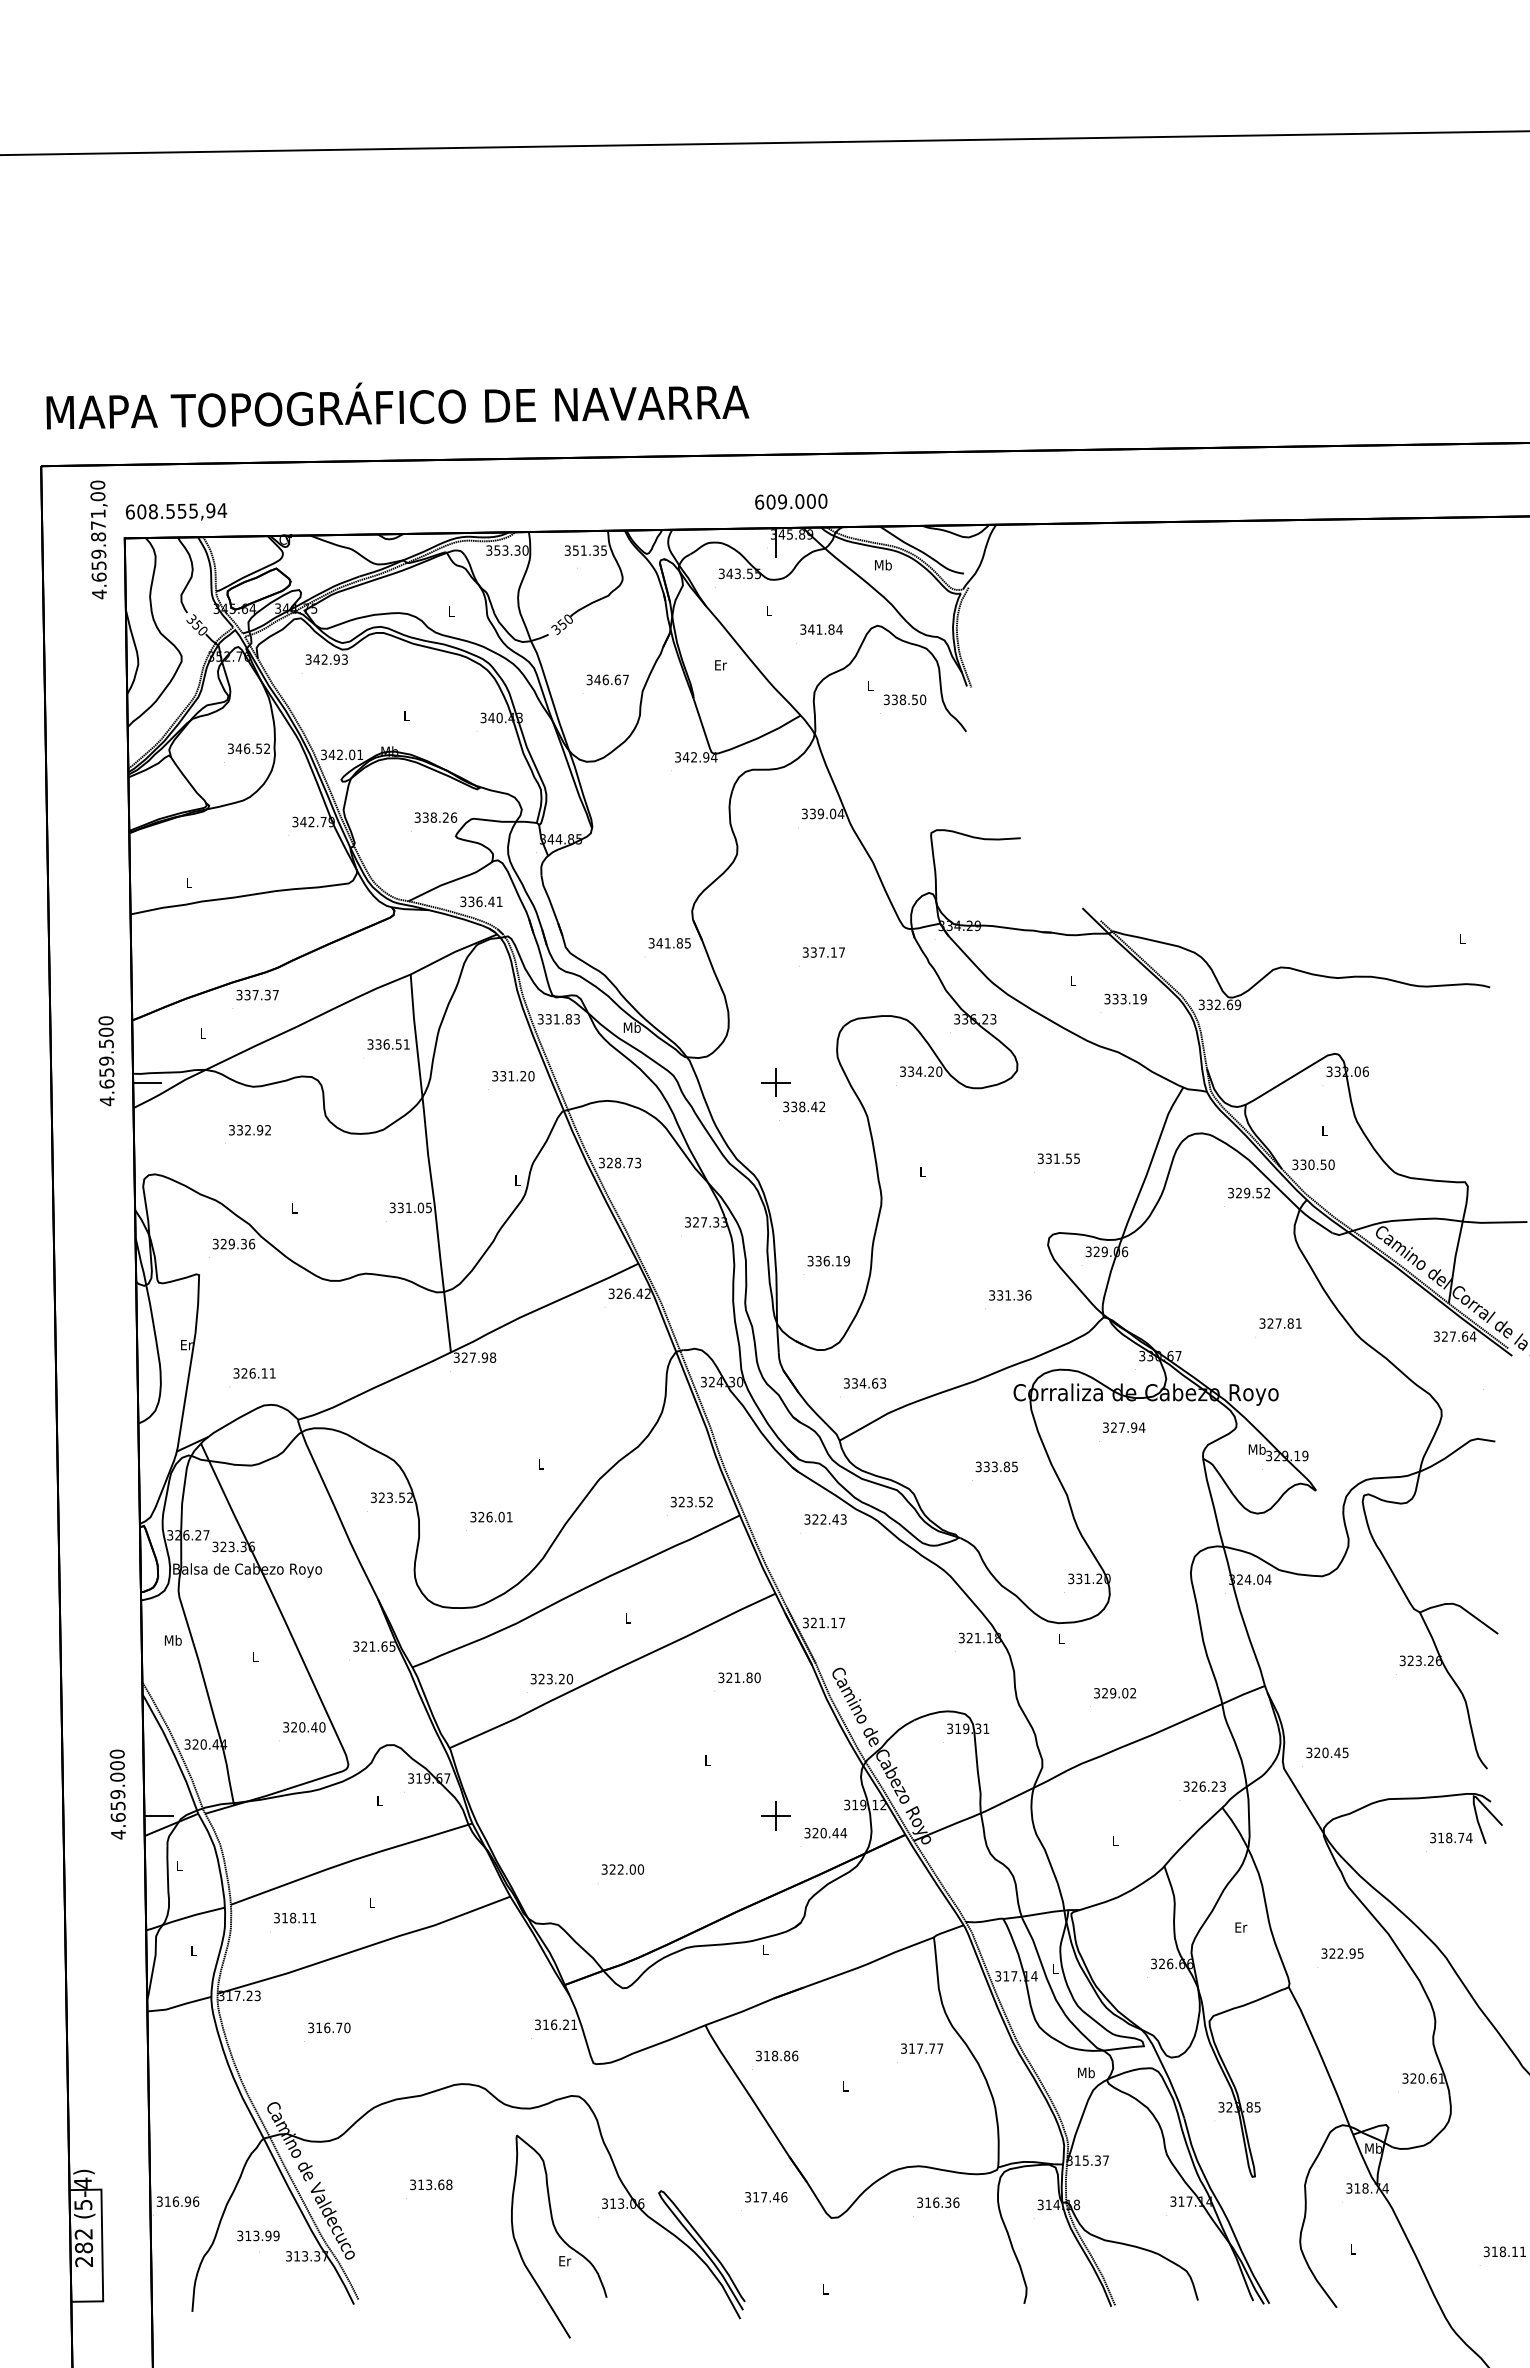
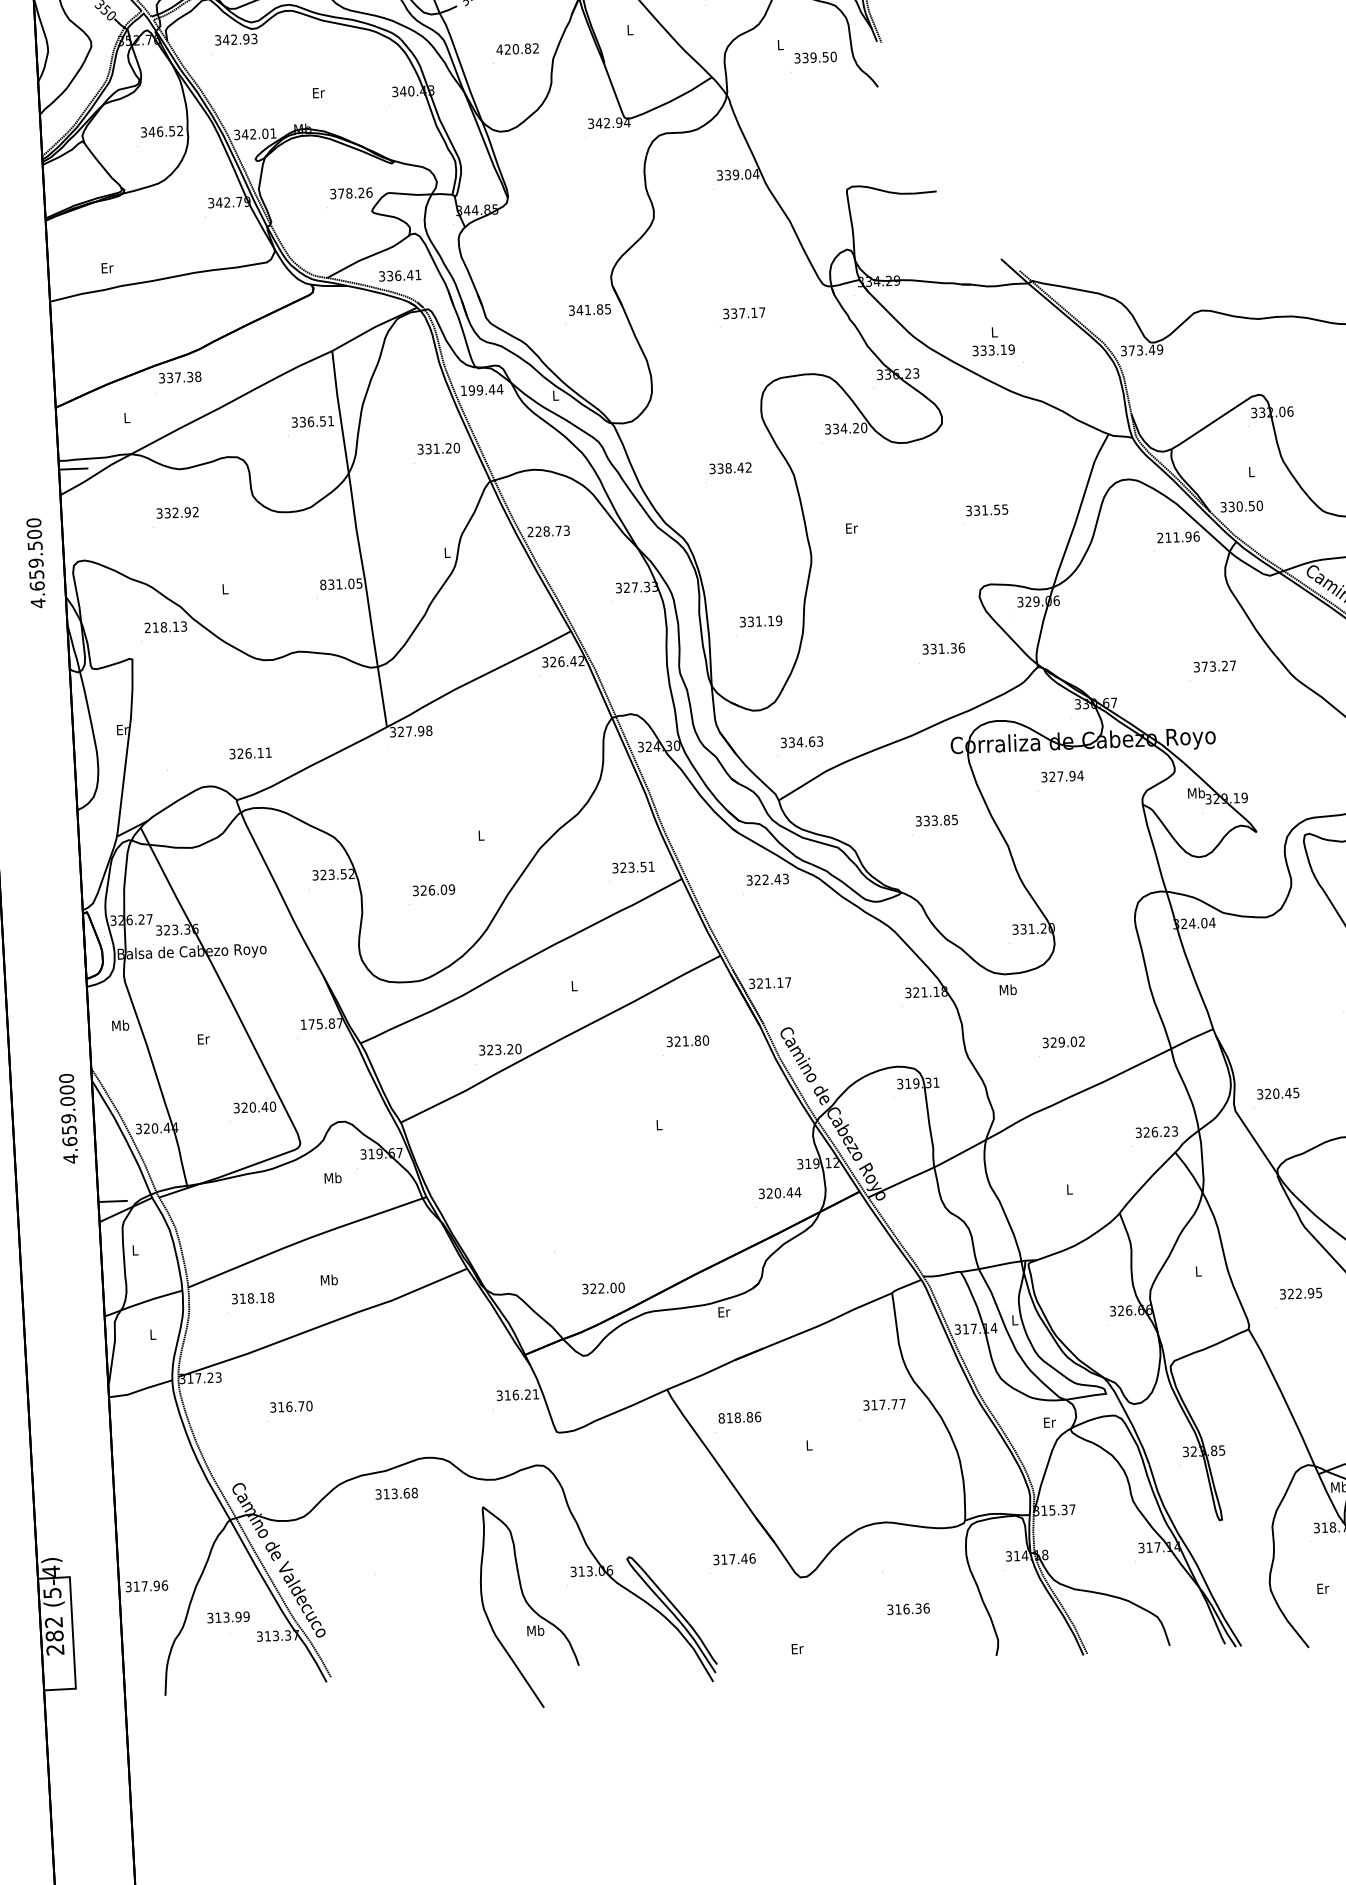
text: (720, 665) -> (629, 30), Er -> L
text: (607, 679) -> (517, 48), 346.67 -> 420.82
text: (902, 699) -> (813, 57), 338.50 -> 339.50
text: (407, 716) -> (319, 93), L -> Er
text: (425, 817) -> (341, 193), 338.26 -> 378.26
text: (189, 883) -> (107, 268), L -> Er
text: (275, 994) -> (197, 376), 337.37 -> 337.38
text: (1125, 998) -> (993, 349), moved
text: (1219, 1004) -> (1141, 349), 332.69 -> 373.49
text: (558, 1019) -> (481, 390), 331.83 -> 199.44
text: (631, 1027) -> (554, 395), Mb -> L
text: (106, 1061) -> (36, 563), moved
part: (775, 1082) -> (700, 444), removed
text: (601, 1163) -> (530, 532), 328.73 -> 228.73
text: (923, 1171) -> (852, 528), L -> Er
text: (1249, 1192) -> (1178, 536), 329.52 -> 211.96
text: (392, 1207) -> (323, 584), 331.05 -> 831.05
text: (233, 1243) -> (165, 626), 329.36 -> 218.13
text: (826, 1260) -> (758, 620), 336.19 -> 331.19
text: (1284, 1323) -> (1218, 666), 327.81 -> 373.27
text: (254, 1373) -> (250, 753), moved
text: (709, 1501) -> (651, 866), 323.52 -> 323.51
text: (509, 1516) -> (451, 888), 326.01 -> 326.09
text: (1061, 1638) -> (1008, 989), L -> Mb
text: (374, 1646) -> (321, 1023), 321.65 -> 175.87
text: (255, 1657) -> (203, 1039), L -> Er
text: (117, 1794) -> (68, 1118), moved
text: (379, 1800) -> (332, 1177), L -> Mb
part: (775, 1815) -> (729, 1177), removed
text: (622, 1869) -> (603, 1288), moved
text: (371, 1902) -> (328, 1279), L -> Mb
text: (313, 1917) -> (271, 1297), 318.11 -> 318.18
text: (1241, 1927) -> (1199, 1271), Er -> L
text: (765, 1950) -> (724, 1312), L -> Er
text: (758, 2055) -> (721, 1417), 318.86 -> 818.86
text: (1086, 2072) -> (1049, 1422), Mb -> Er
text: (431, 2184) -> (396, 1493), moved
text: (175, 2201) -> (144, 1586), 316.96 -> 317.96
text: (938, 2202) -> (908, 1608), moved
text: (1353, 2249) -> (1323, 1588), L -> Er
text: (564, 2260) -> (535, 1630), Er -> Mb
text: (825, 2289) -> (797, 1649), L -> Er

